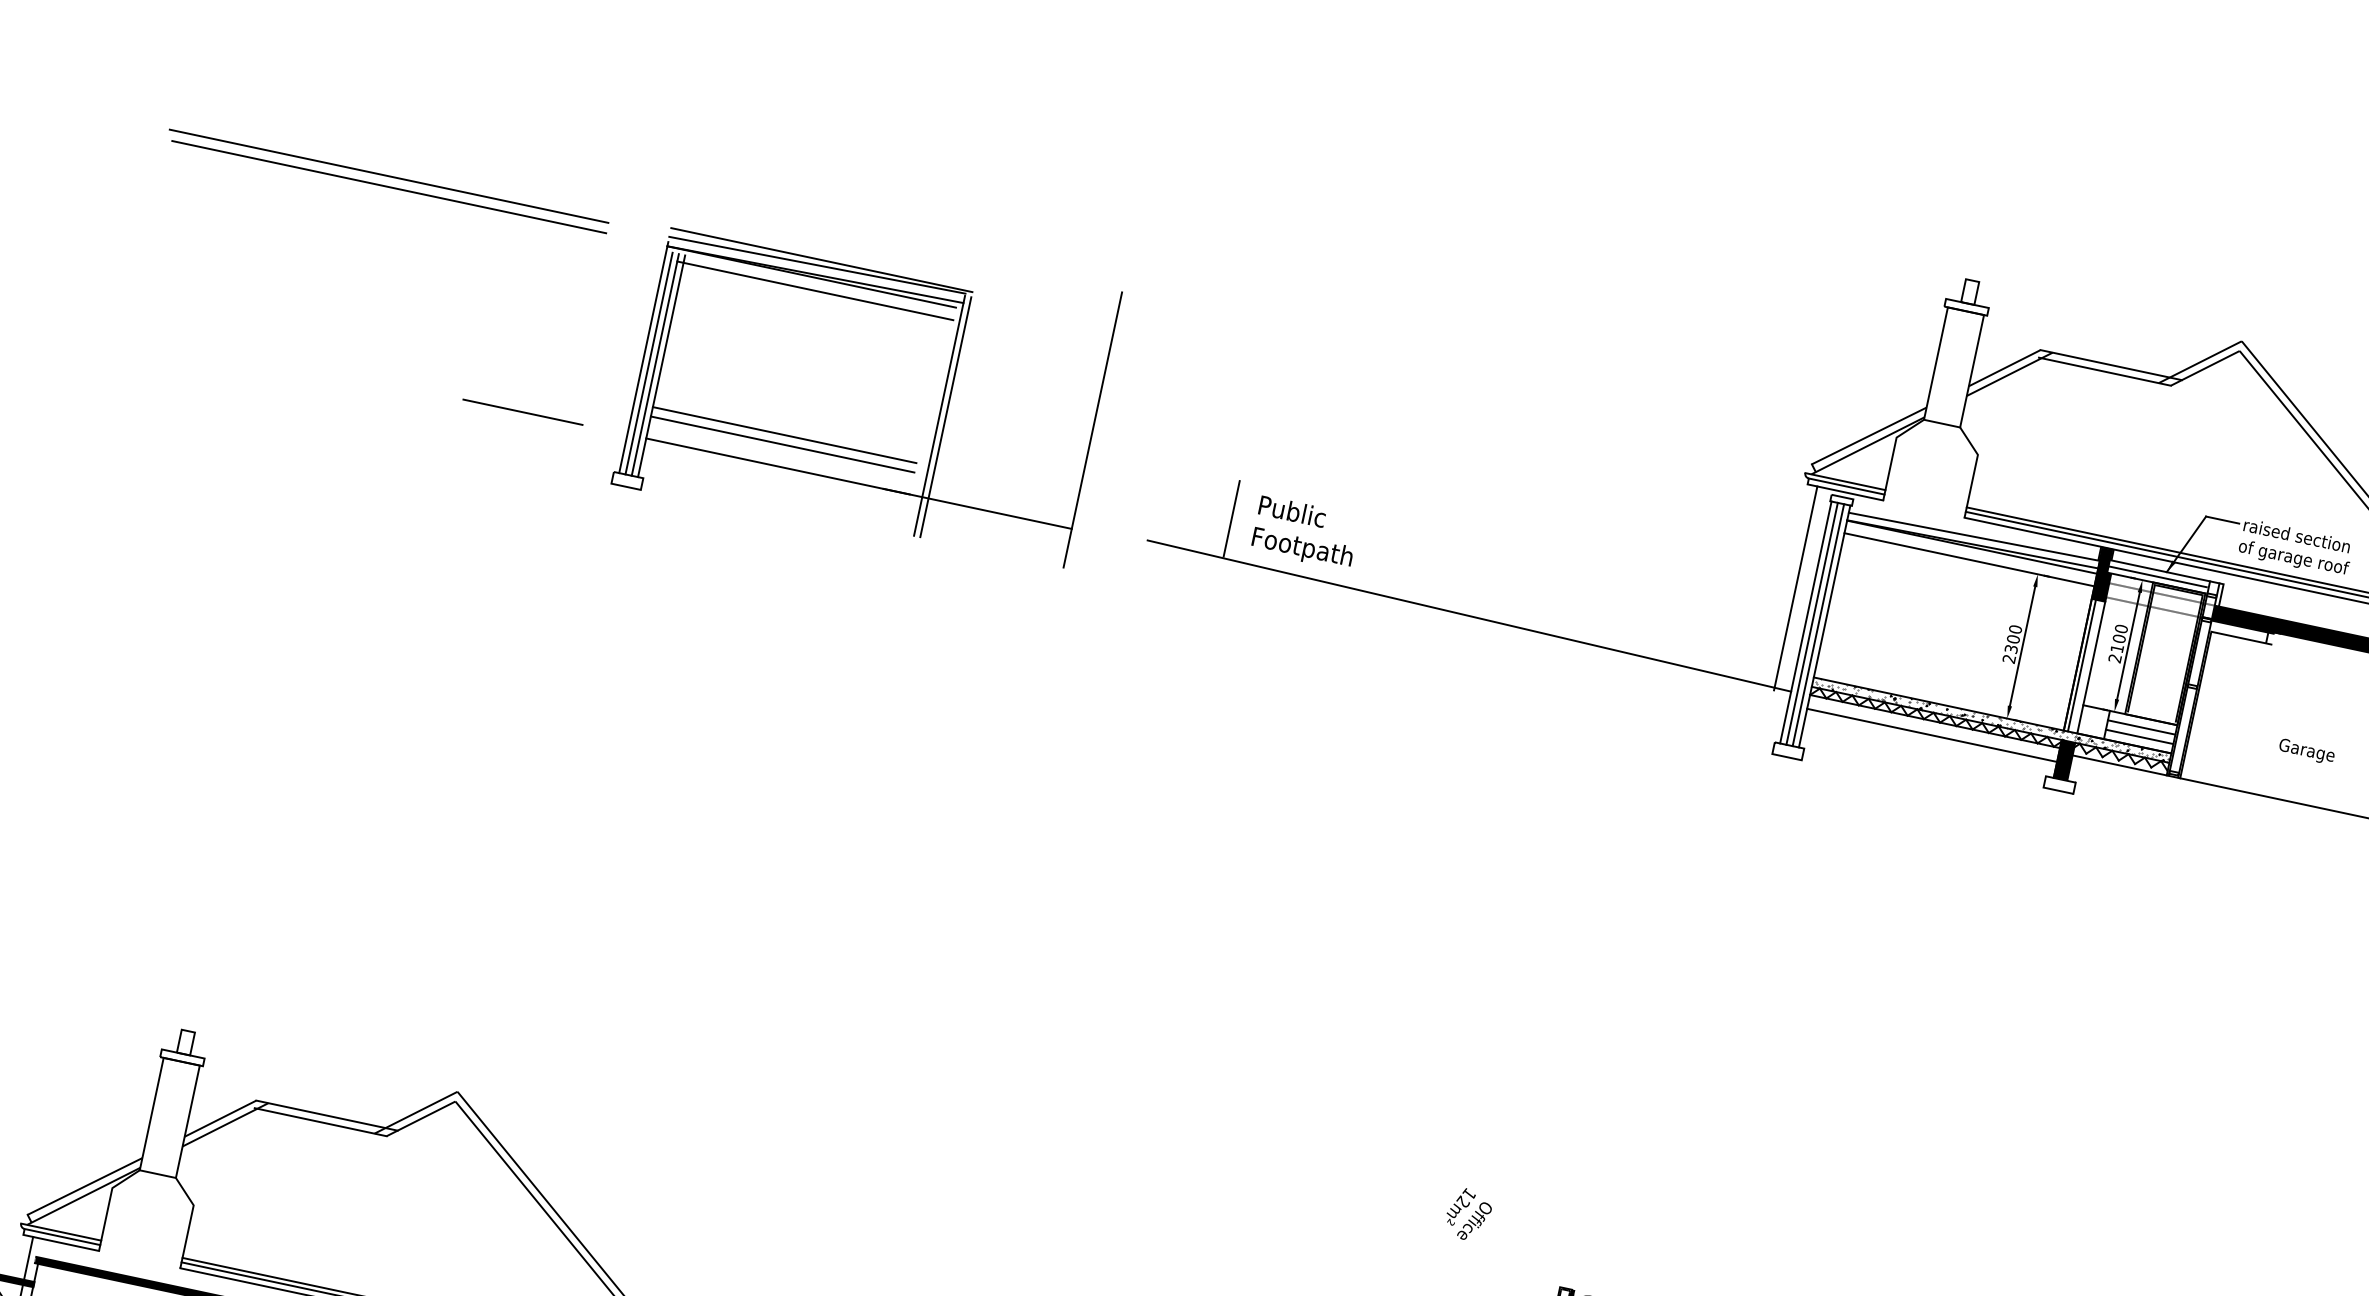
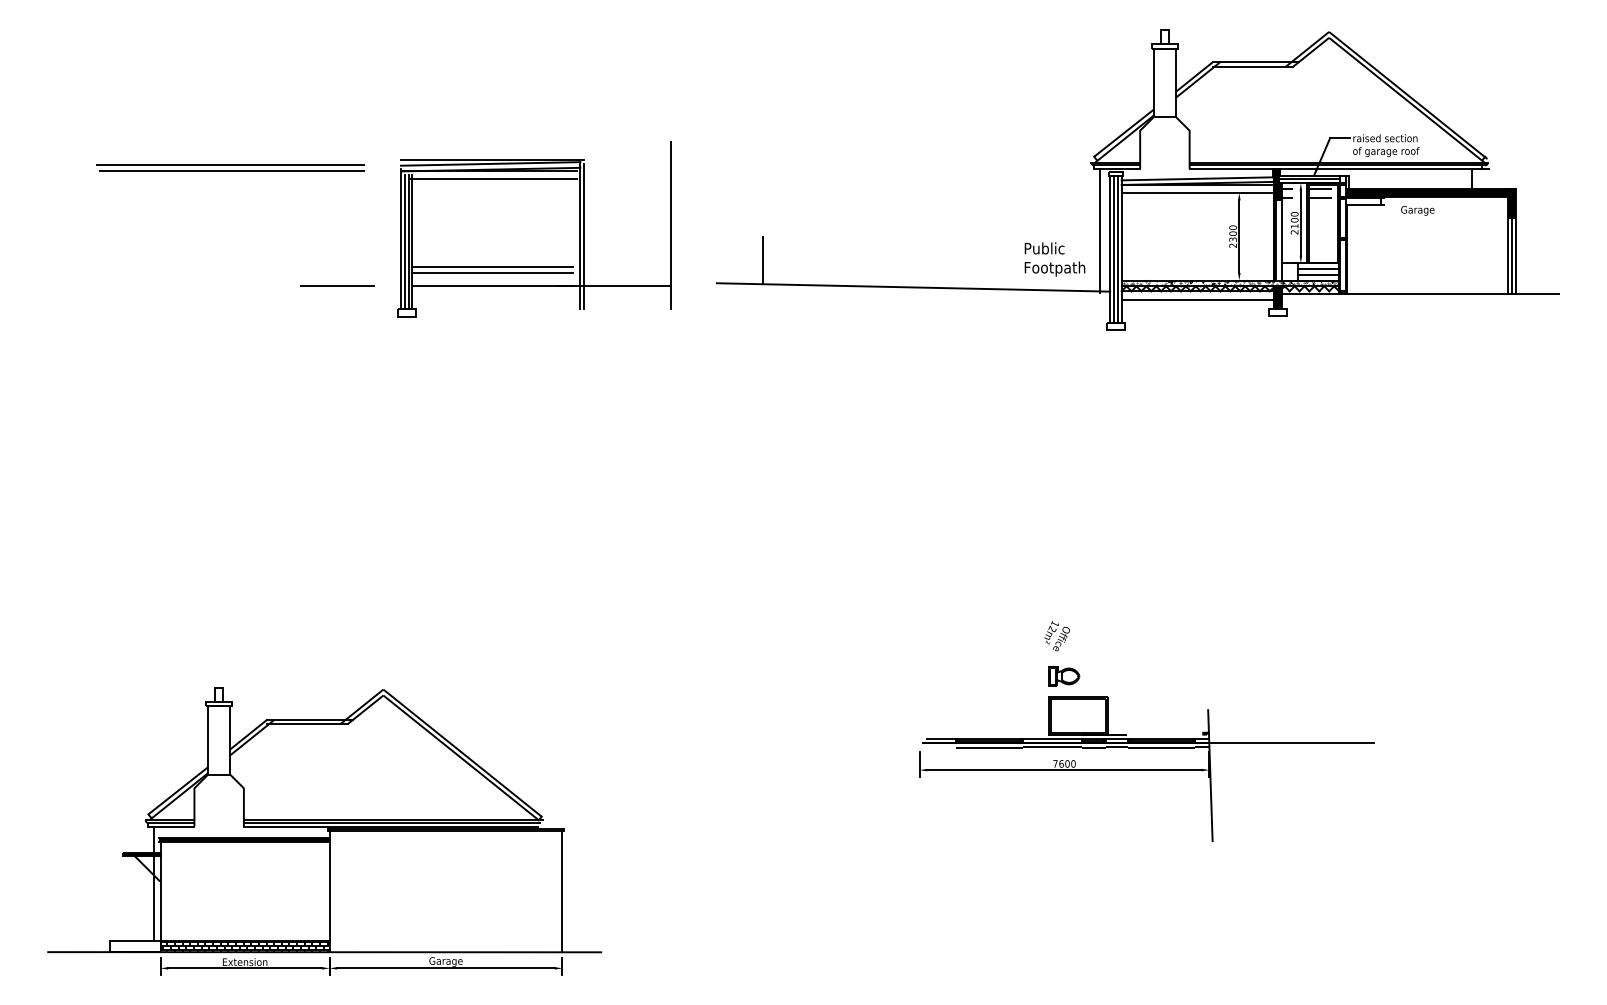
text: (1304, 533) -> (1054, 259), moved
text: (2306, 751) -> (1417, 210), moved
text: (1467, 1215) -> (1056, 636), moved

